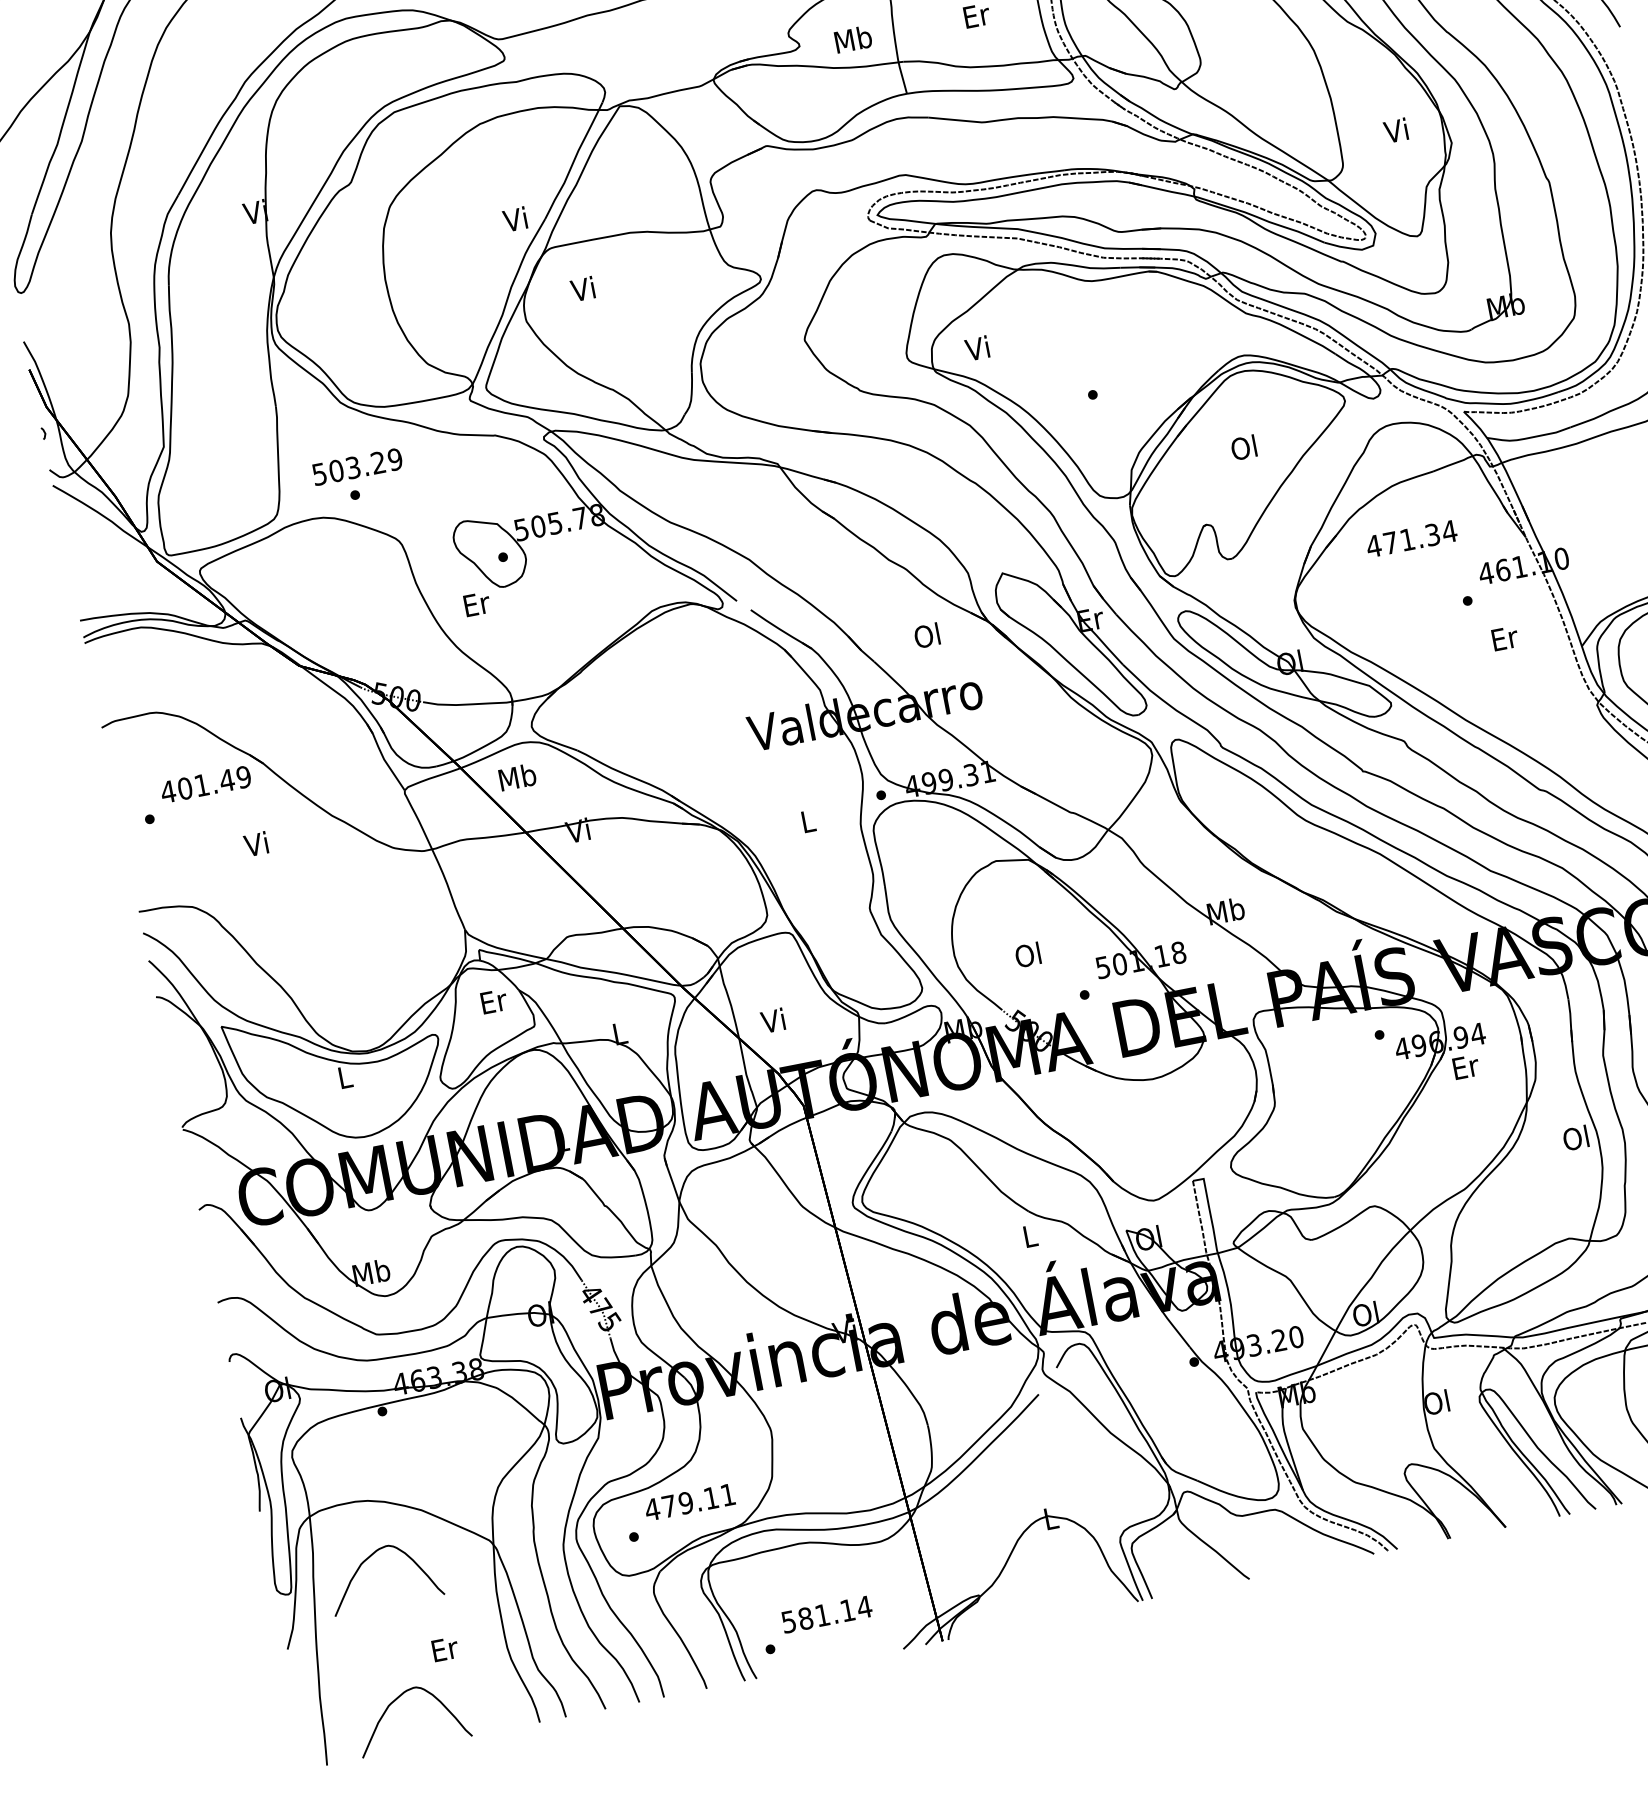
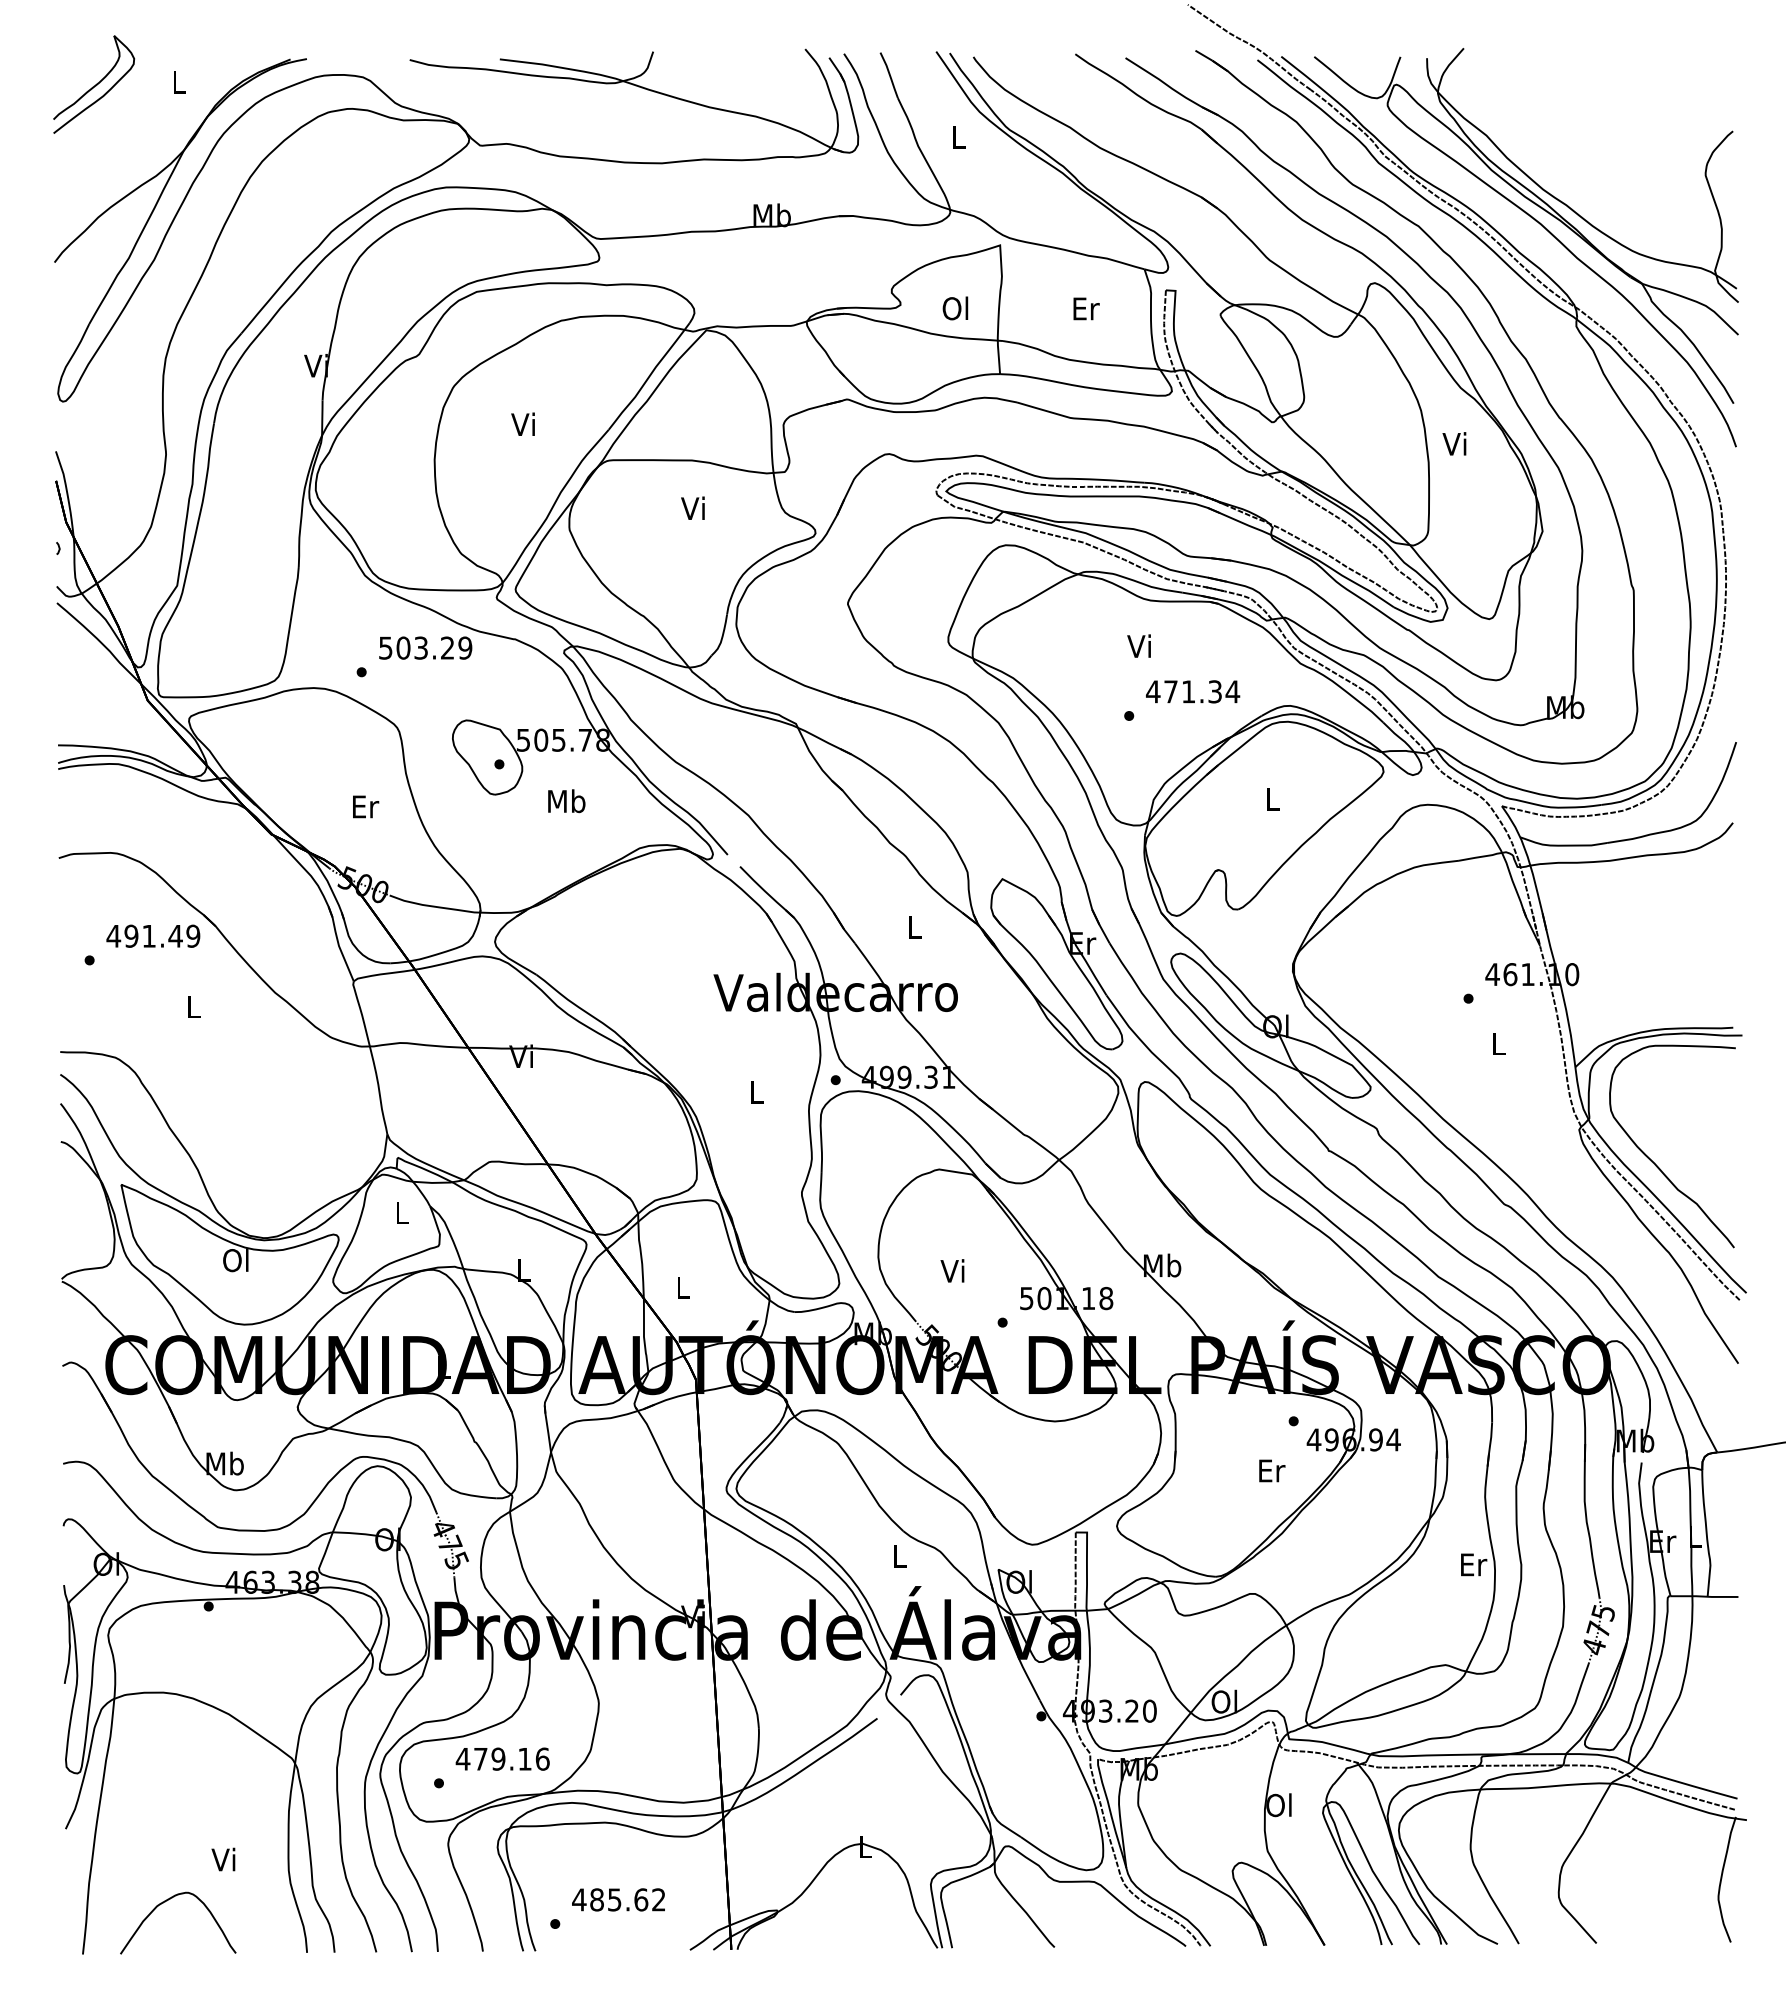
text: (853, 39) -> (956, 308), Mb -> Ol
text: (1395, 130) -> (1454, 443), moved
text: (514, 218) -> (522, 423), moved
text: (582, 288) -> (692, 507), moved
text: (976, 347) -> (1138, 645), moved
text: (1243, 447) -> (1271, 799), Ol -> L
text: (357, 466) -> (425, 647), moved
text: (1412, 538) -> (1193, 691), moved
text: (477, 603) -> (366, 806), moved
text: (926, 635) -> (913, 927), Ol -> L
text: (1505, 638) -> (1499, 1044), Er -> L
text: (517, 777) -> (566, 801), moved
text: (185, 788) -> (131, 936), 401.49 -> 491.49
text: (256, 844) -> (192, 1006), Vi -> L
text: (1027, 954) -> (952, 1270), Ol -> Vi
text: (493, 1001) -> (402, 1212), Er -> L
text: (772, 1019) -> (681, 1286), Vi -> L
text: (1466, 1066) -> (1272, 1470), moved
text: (343, 1077) -> (235, 1260), L -> Ol
text: (1576, 1137) -> (1473, 1564), Ol -> Er
text: (727, 1494) -> (542, 1758), 479.11 -> 479.16
curve: (370, 1557) -> (167, 1752), removed
text: (827, 1614) -> (619, 1899), 581.14 -> 485.62
text: (444, 1649) -> (224, 1859), Er -> Vi

